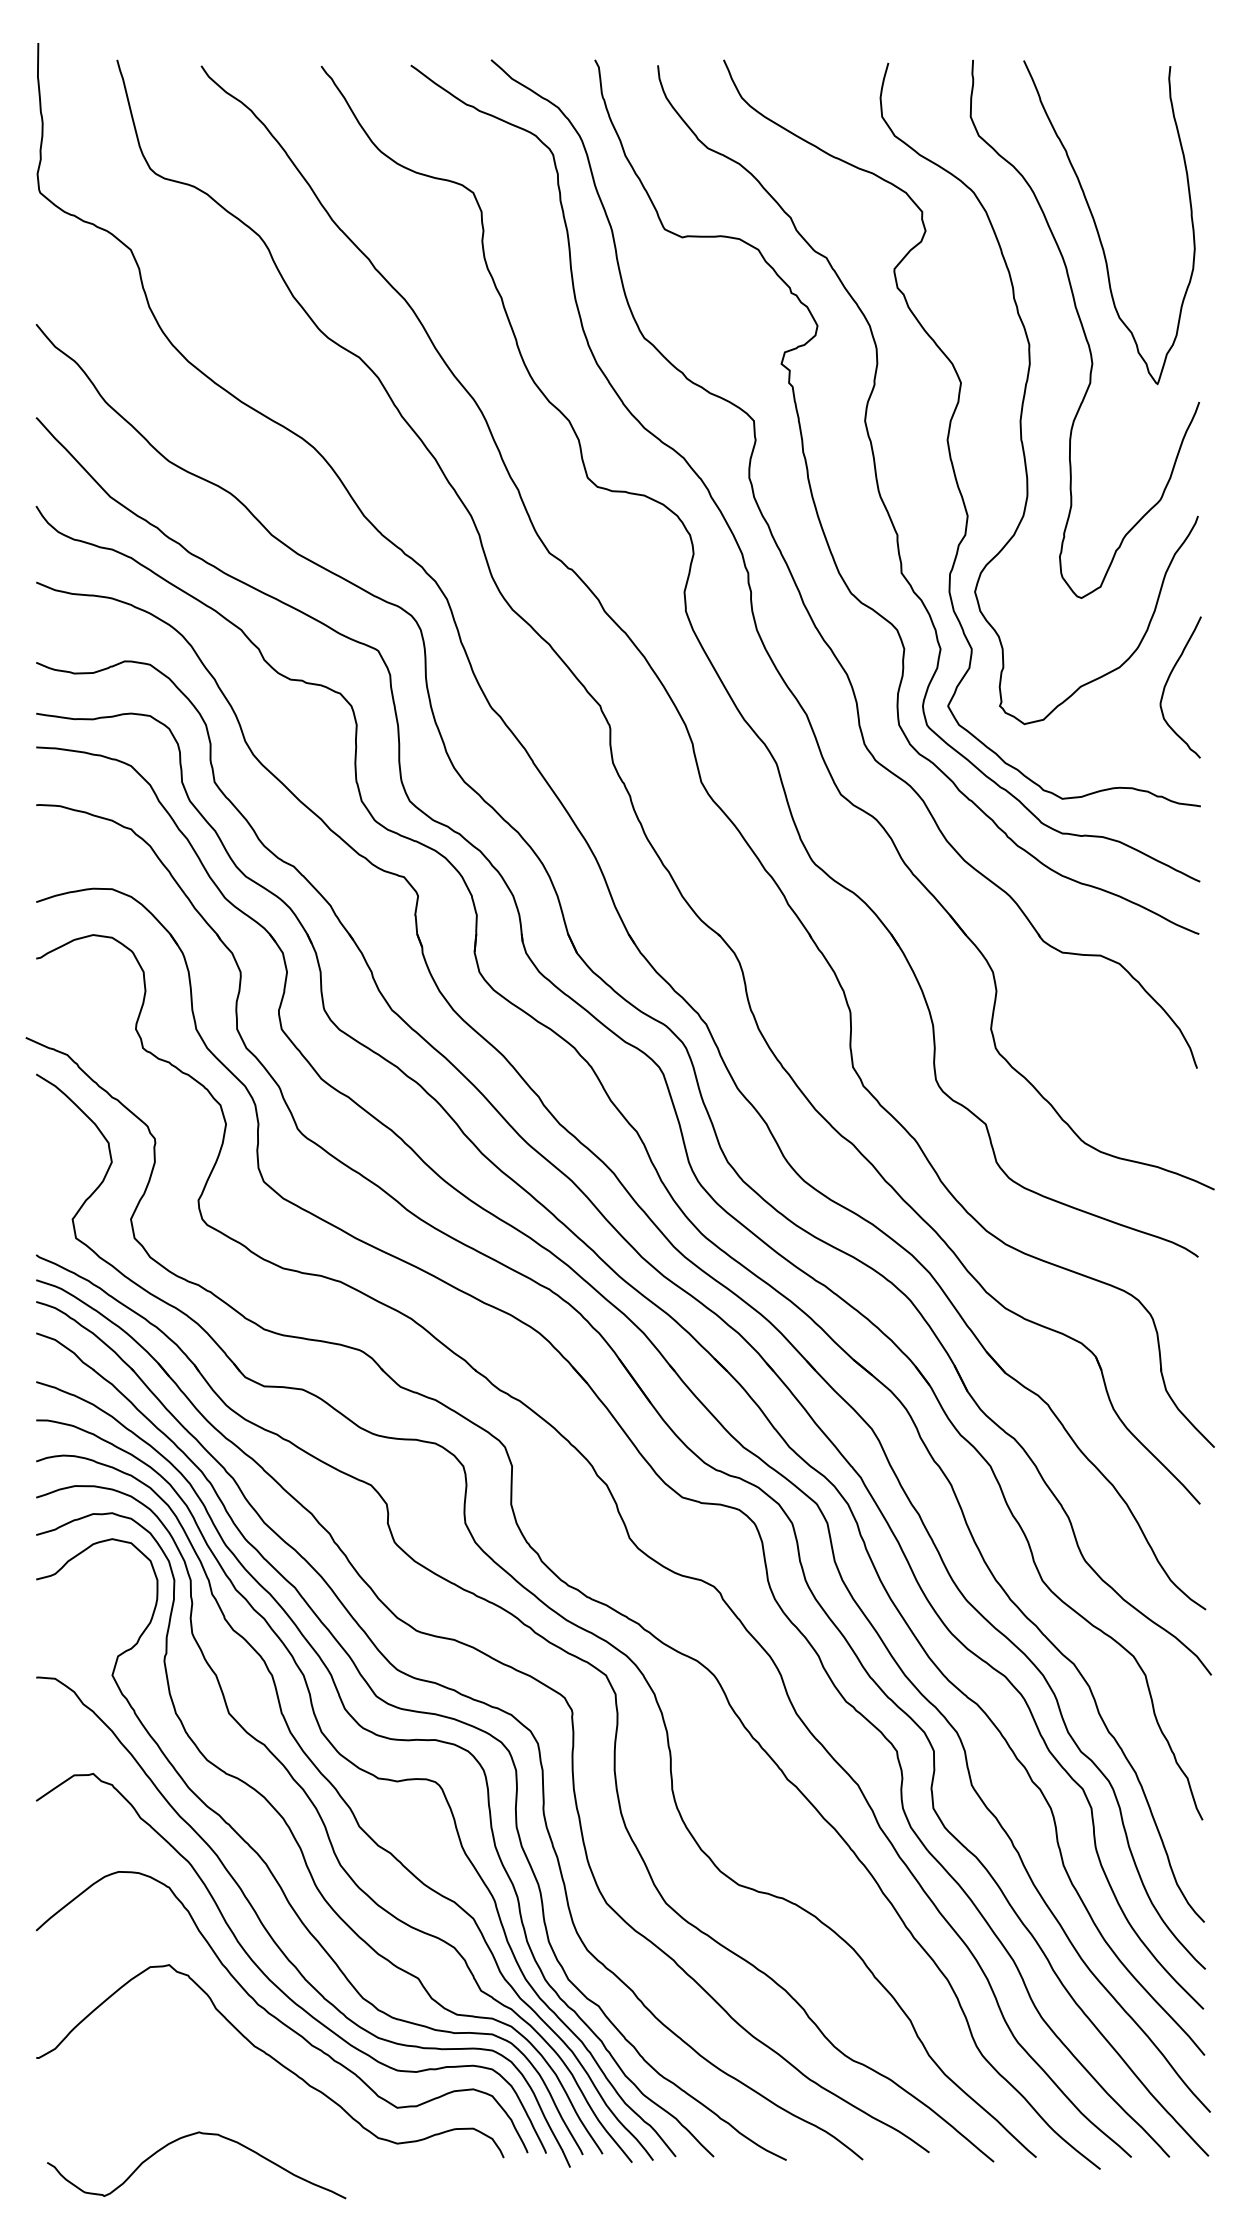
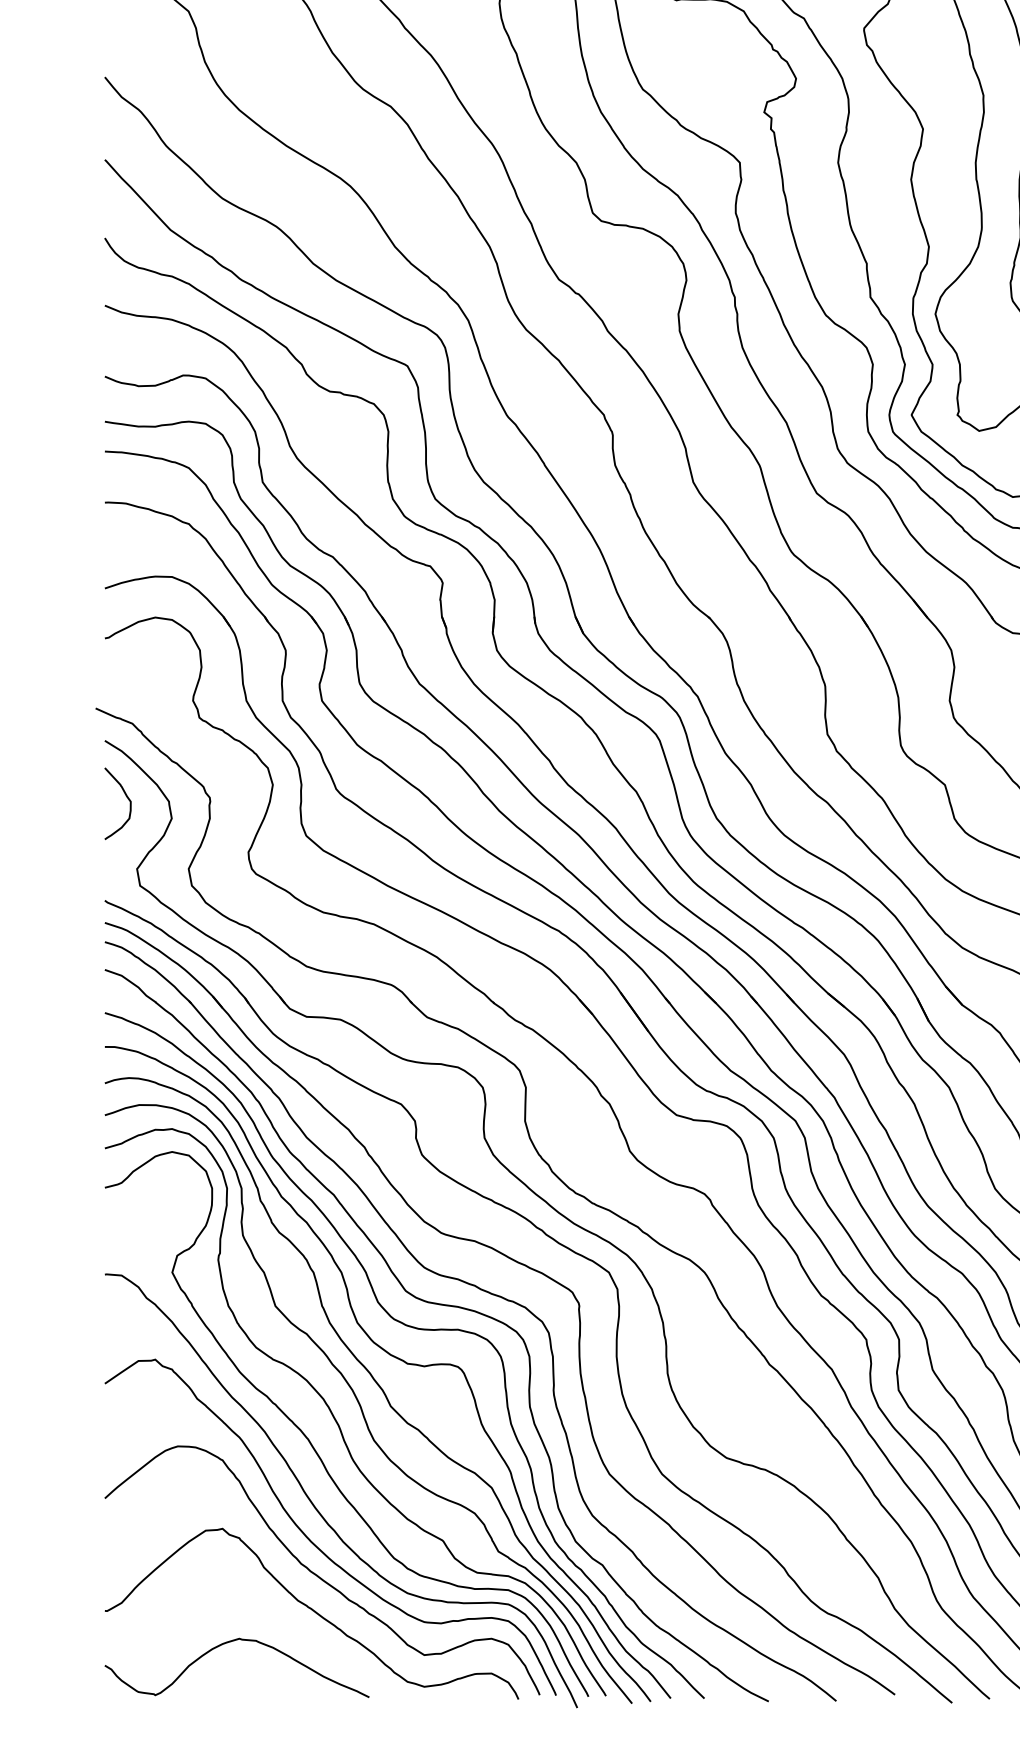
curve: (61, 1139) -> (127, 798), added
curve: (186, 2137) -> (228, 1643), moved

